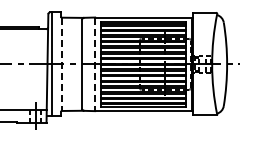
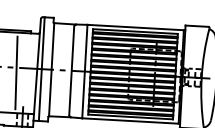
line: (61, 64) -> (51, 69), dashed -> solid
line: (95, 64) -> (85, 71), dashed -> solid
line: (26, 69) -> (16, 72), added

